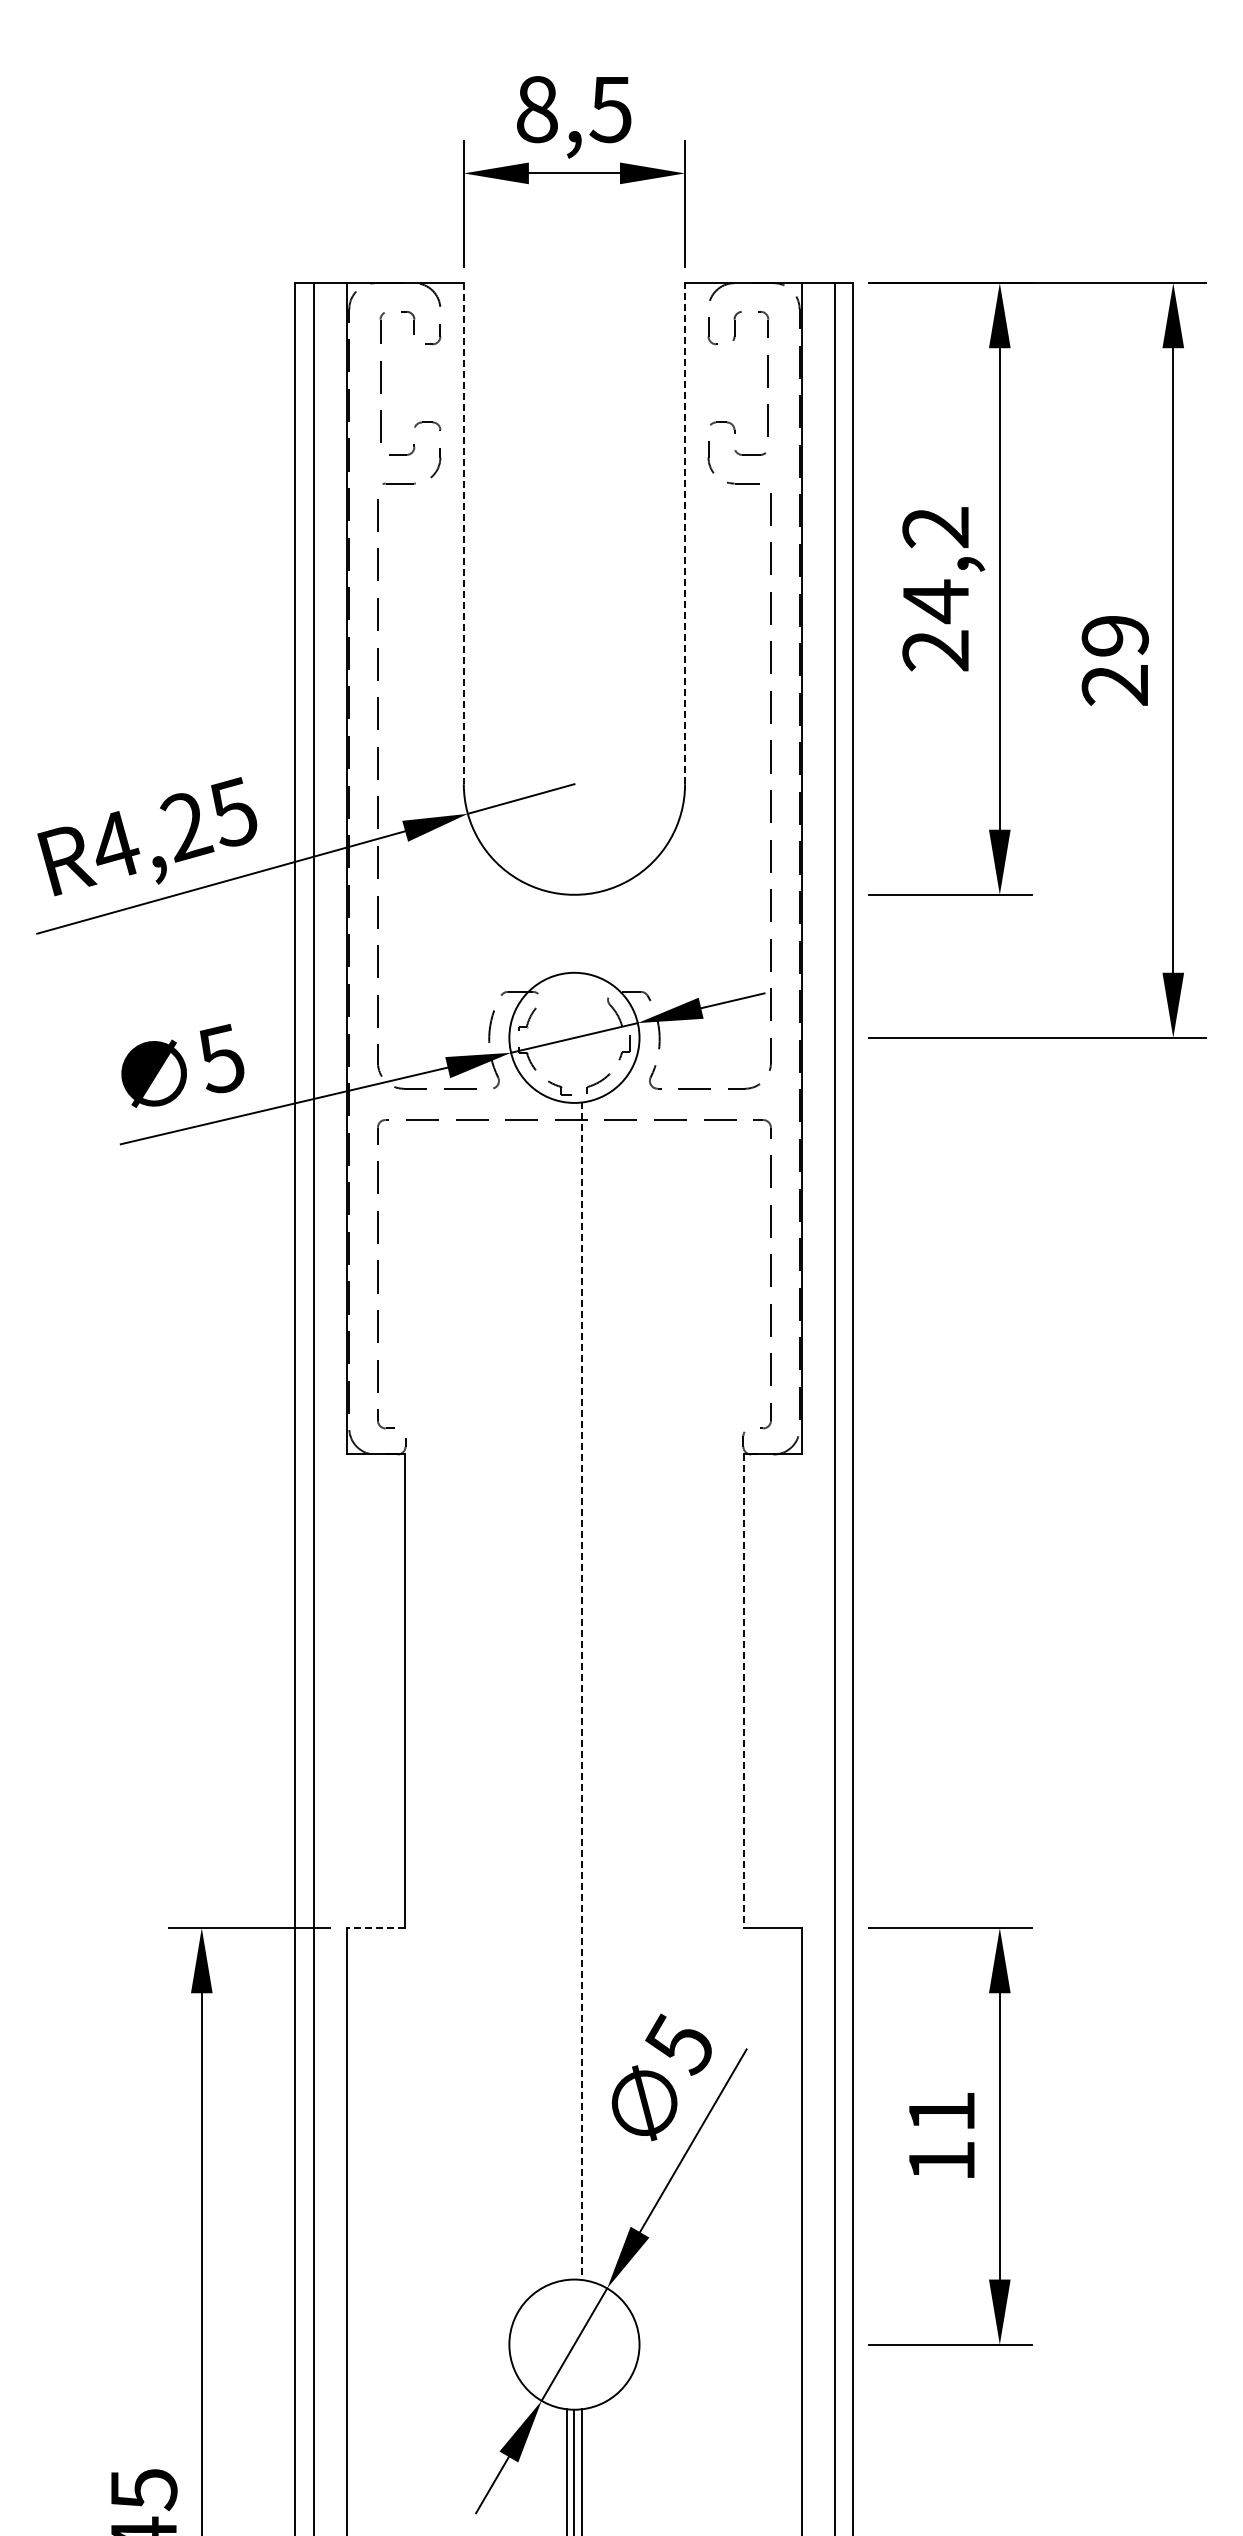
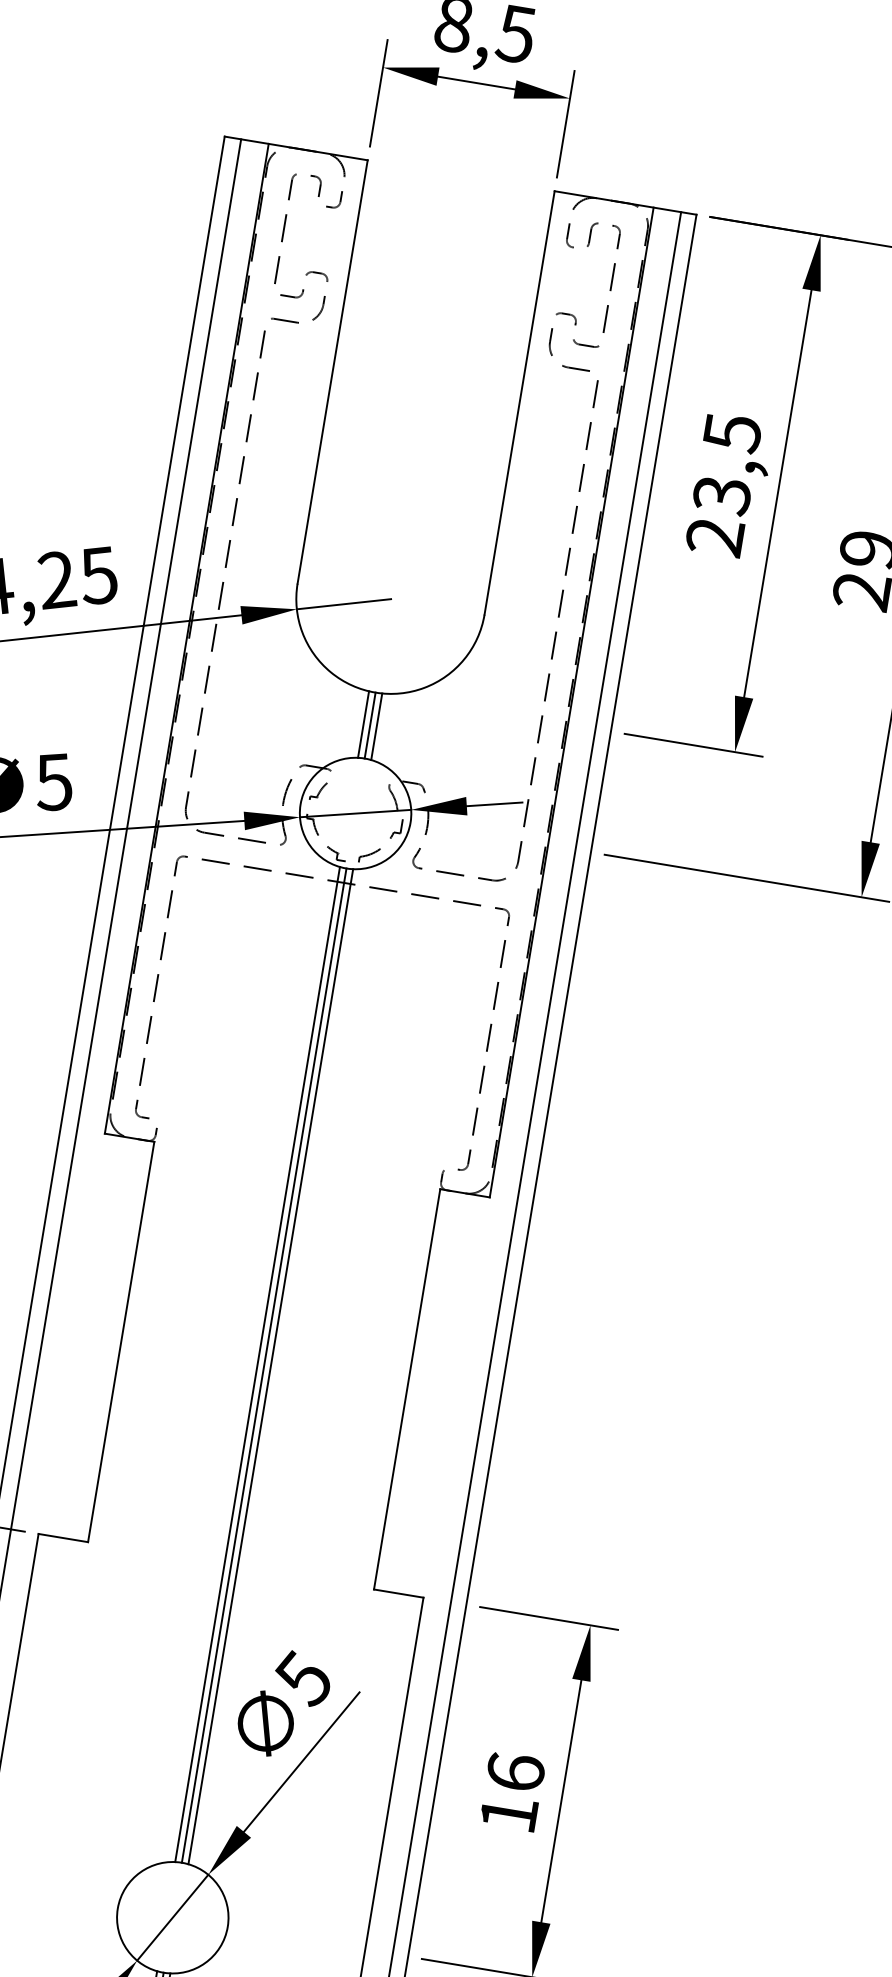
line: (463, 533) -> (332, 371), dashed -> solid
line: (685, 533) -> (519, 402), dashed -> solid
text: (935, 565) -> (726, 464), 24,2 -> 23,5
line: (566, 933) -> (363, 724), added
line: (574, 933) -> (370, 725), added
line: (582, 933) -> (376, 726), added
line: (574, 1690) -> (264, 1364), added
line: (566, 1691) -> (257, 1364), added
line: (582, 1691) -> (270, 1366), dashed -> solid
line: (743, 1691) -> (407, 1389), dashed -> solid
line: (375, 1928) -> (62, 1538), dashed -> solid
text: (941, 2111) -> (515, 1772), 11 -> 16

